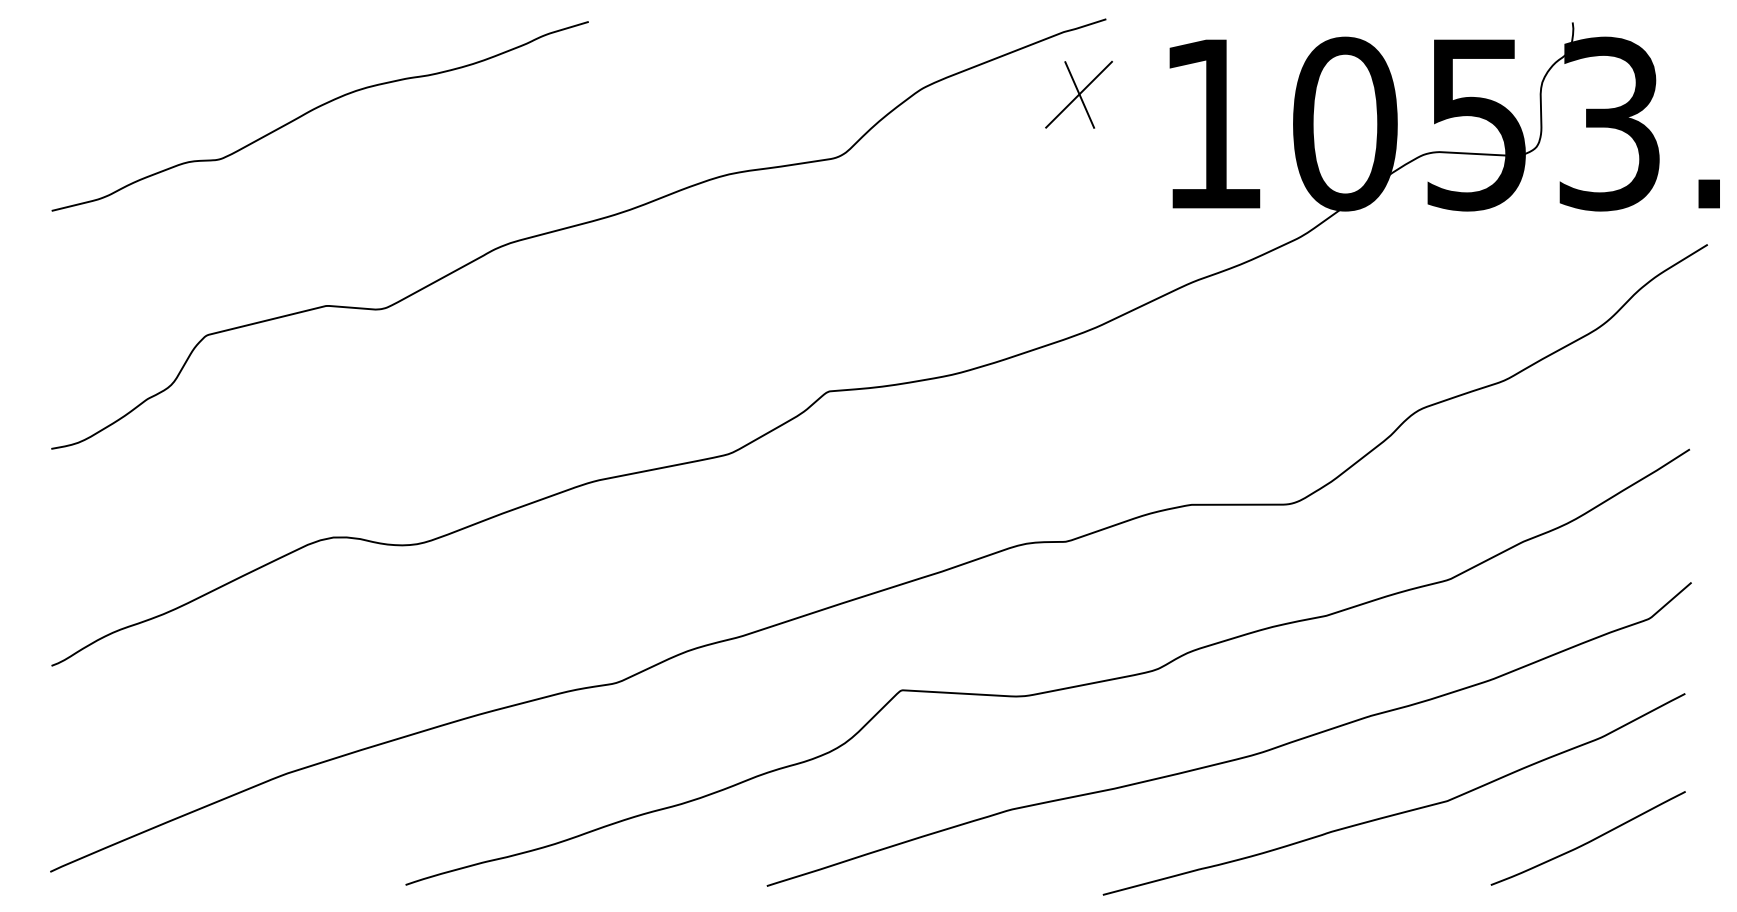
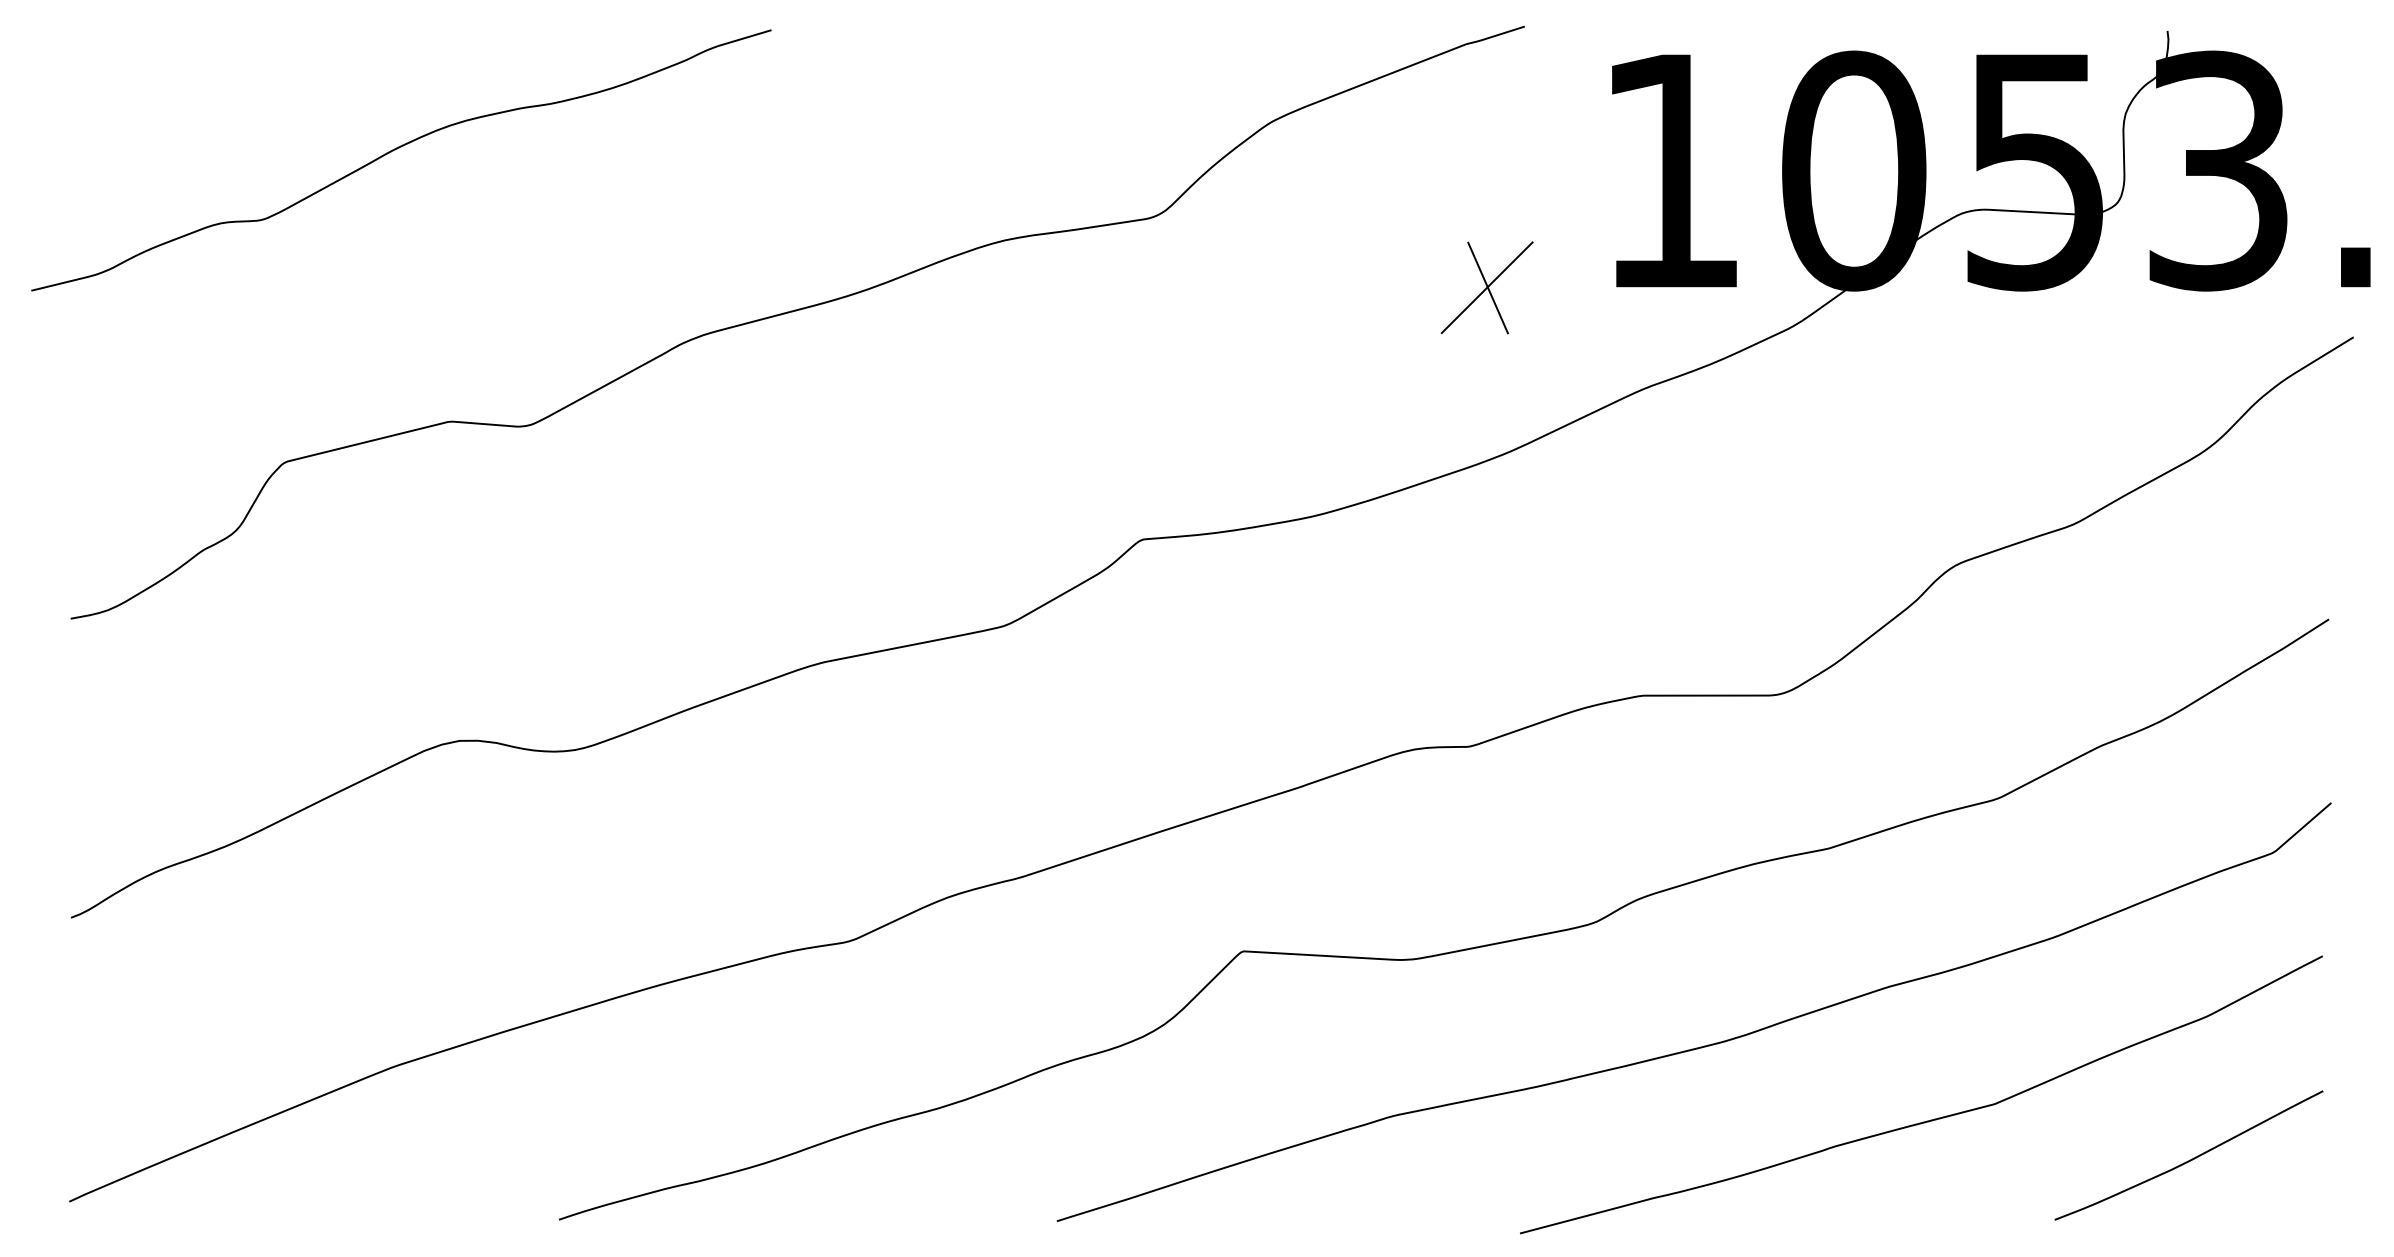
part: (1078, 94) -> (1486, 287), moved
curve: (315, 109) -> (394, 150), moved

